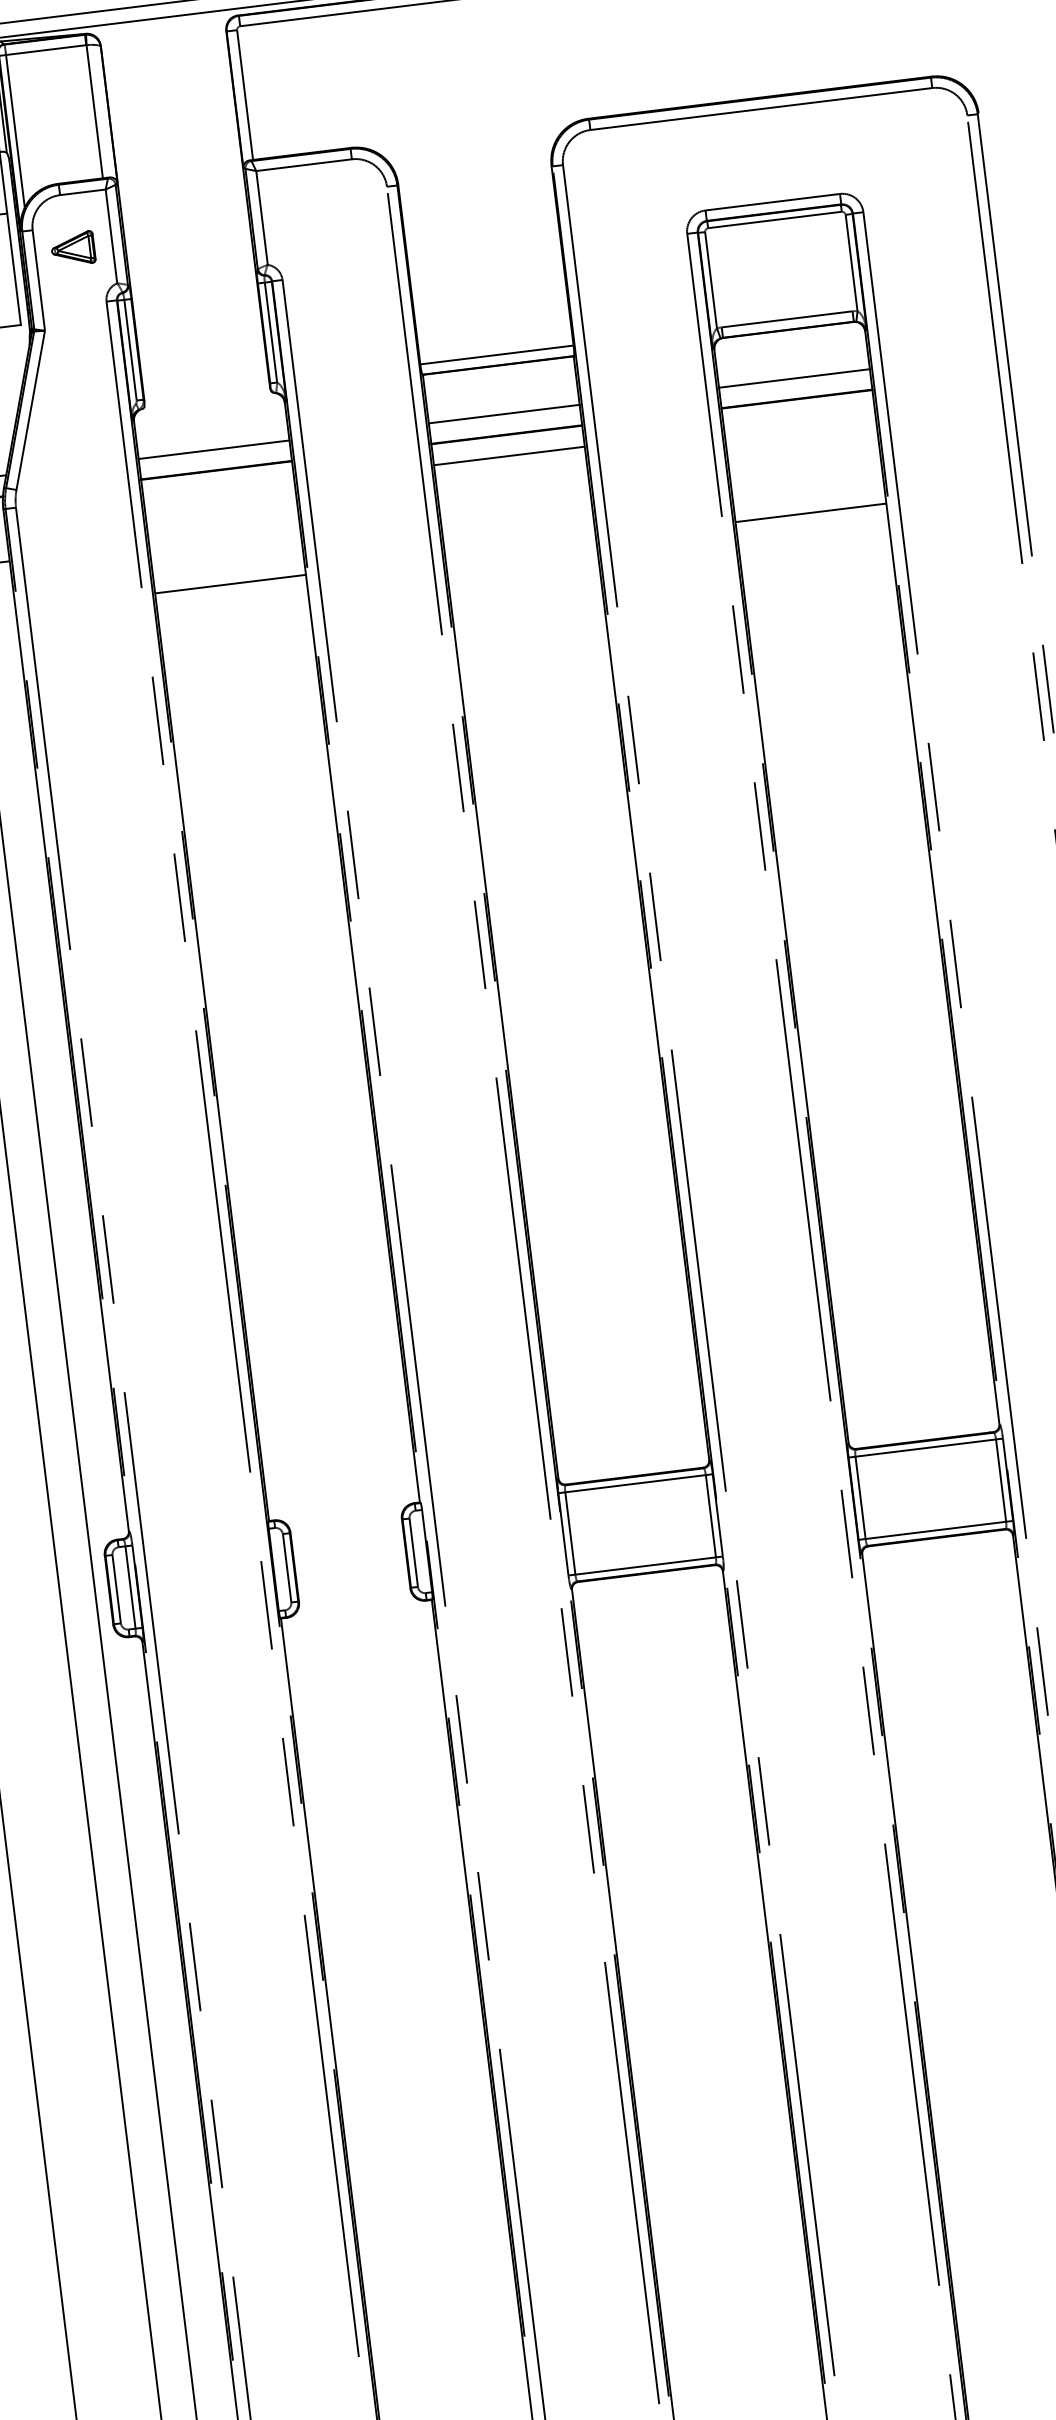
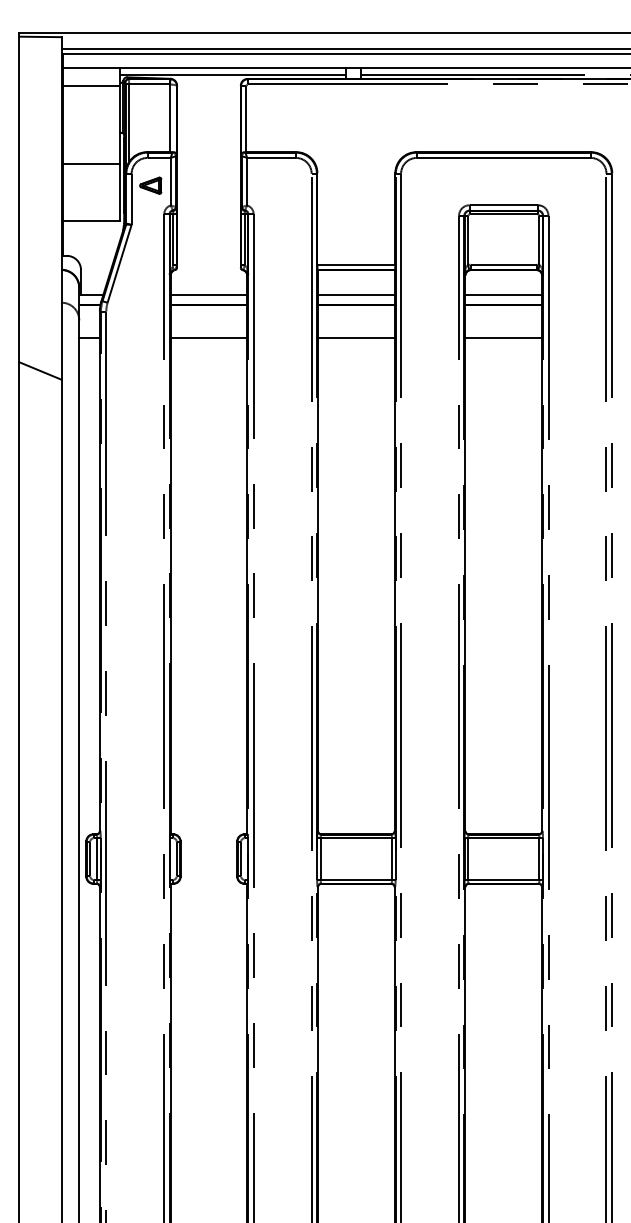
line: (509, 456) -> (356, 338), moved
line: (810, 513) -> (503, 338), moved
line: (229, 585) -> (208, 338), moved

